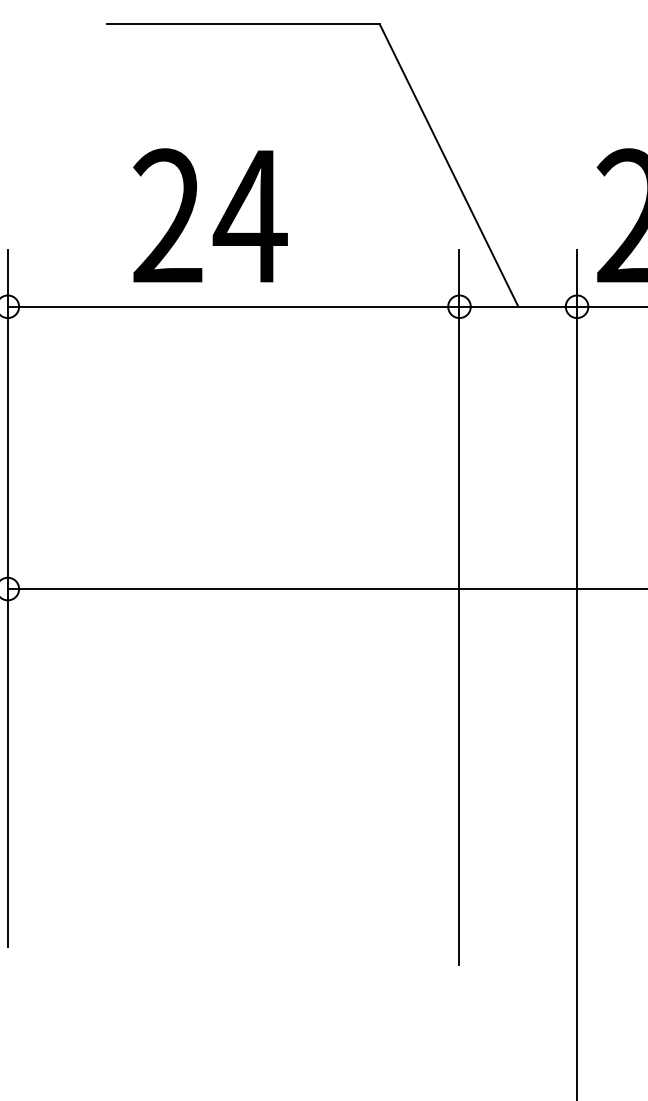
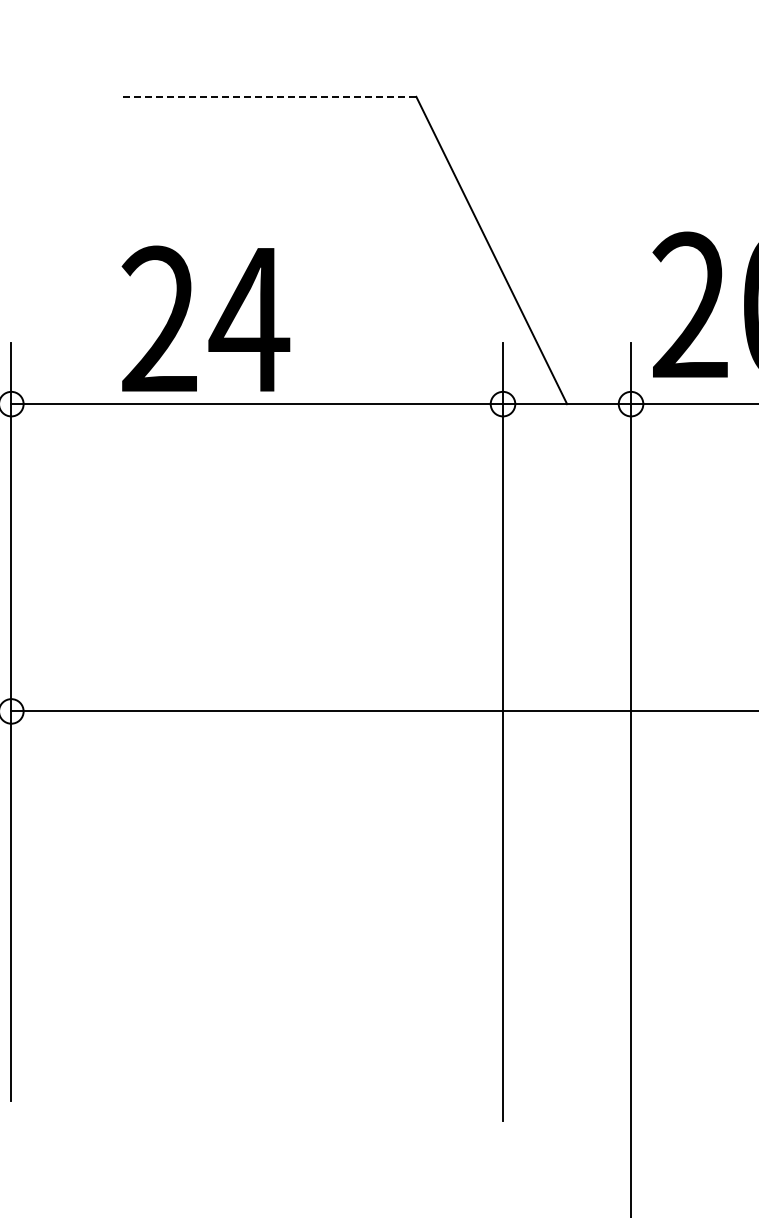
line: (243, 24) -> (267, 96), solid -> dashed
text: (210, 215) -> (205, 318), moved

